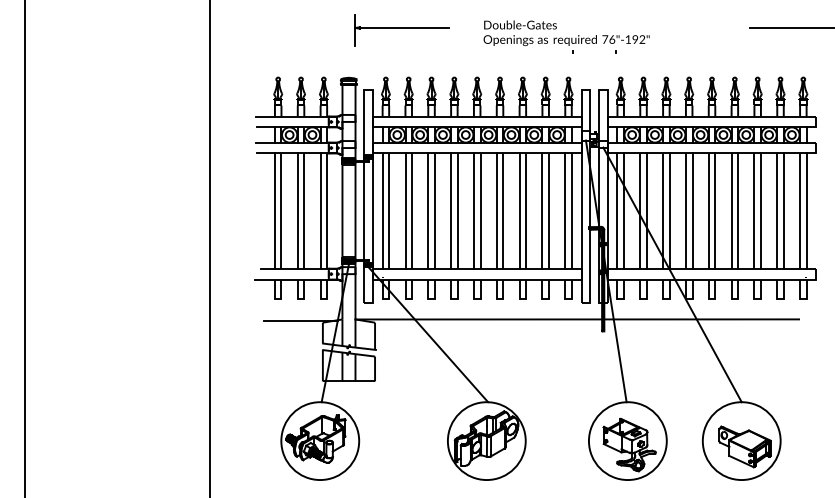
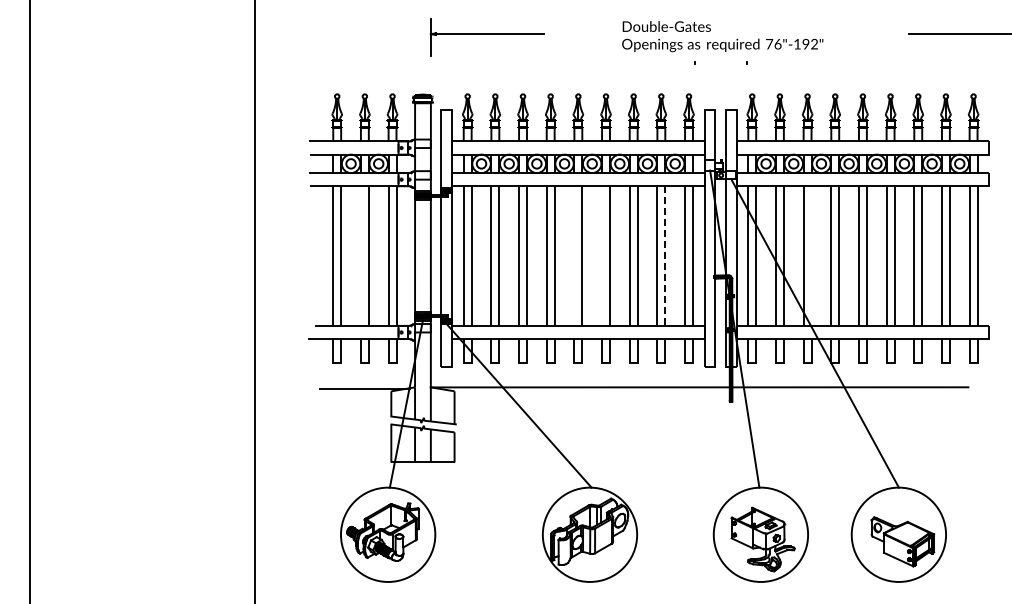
text: (566, 33) -> (722, 36), moved
line: (297, 210) -> (360, 255), removed
line: (474, 210) -> (574, 255), removed
line: (497, 210) -> (602, 255), removed
line: (669, 210) -> (811, 255), removed
line: (549, 211) -> (665, 256), solid -> dashed

